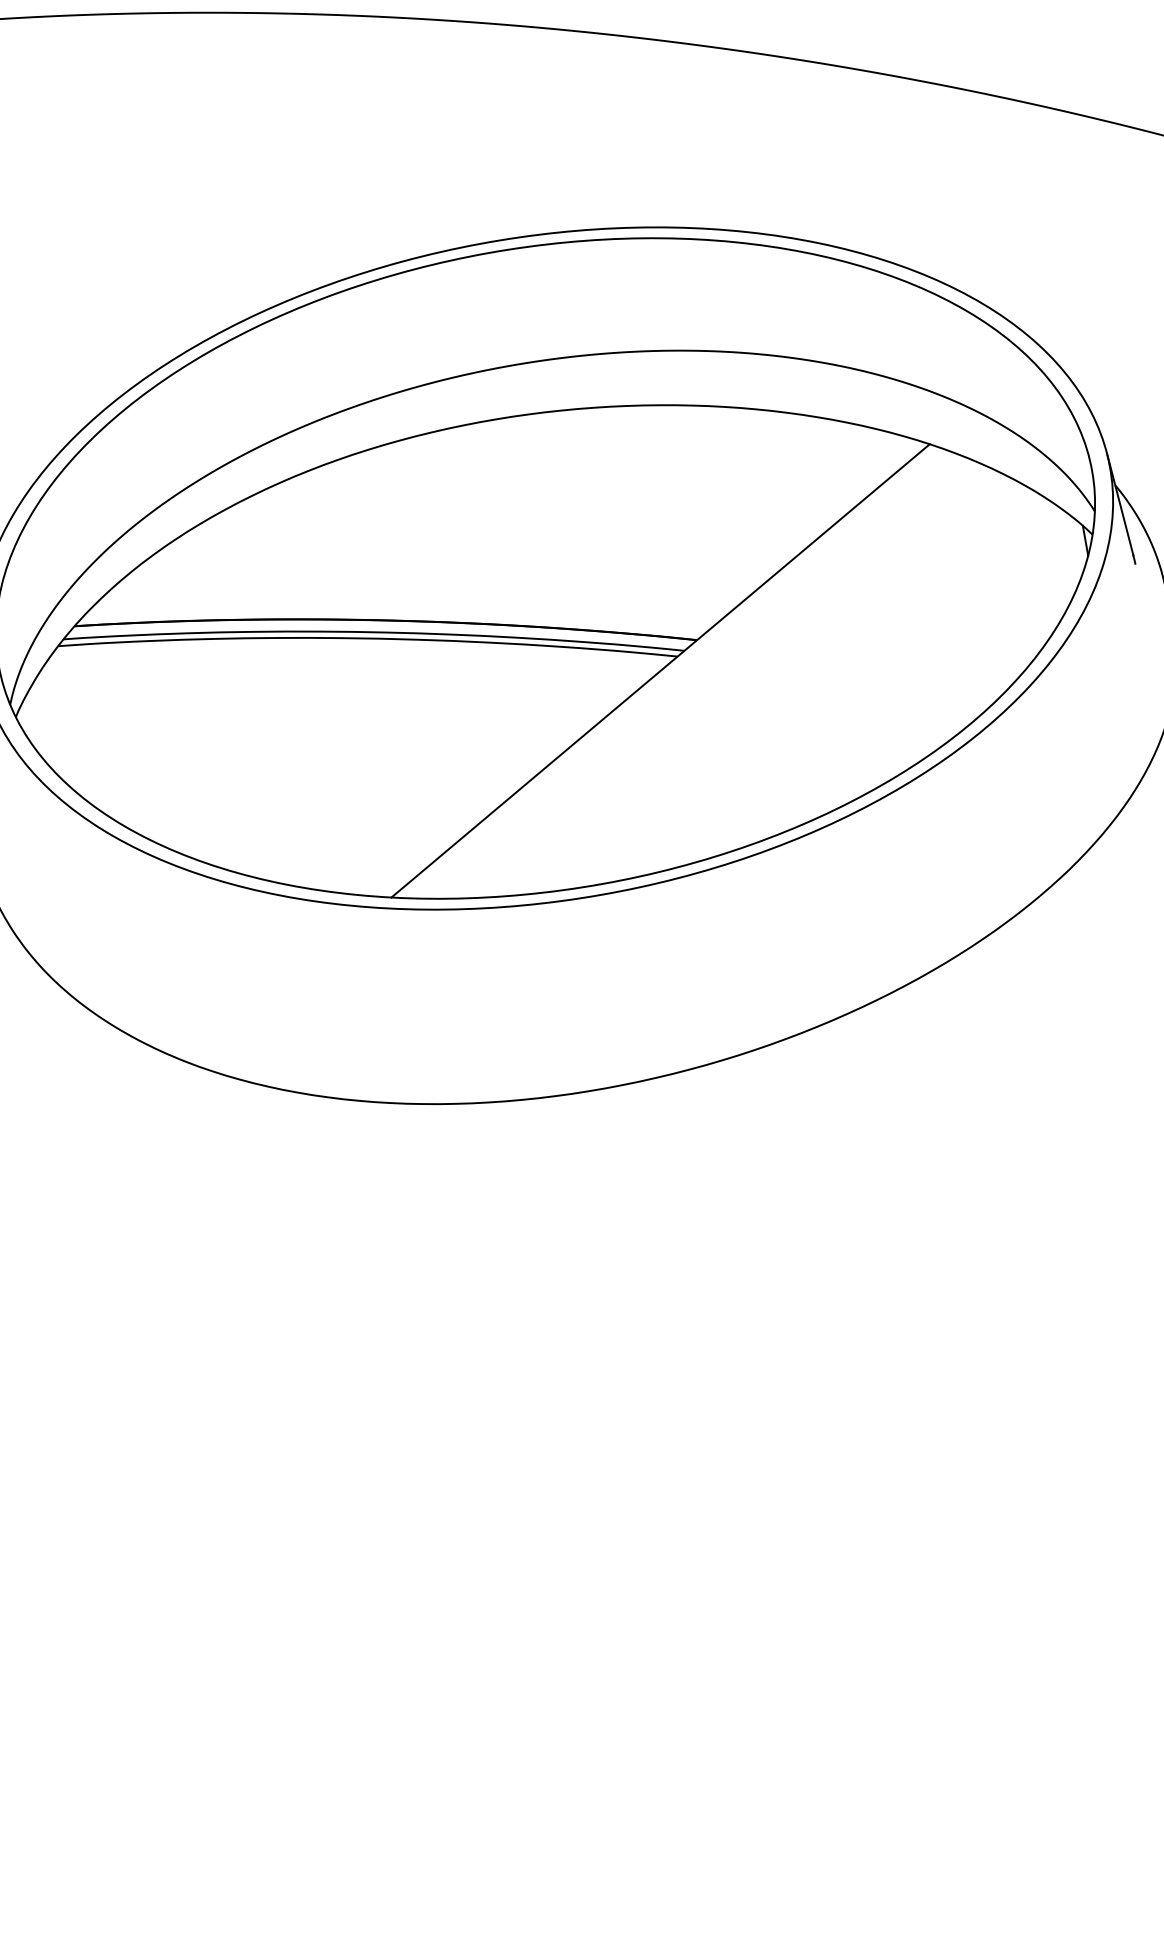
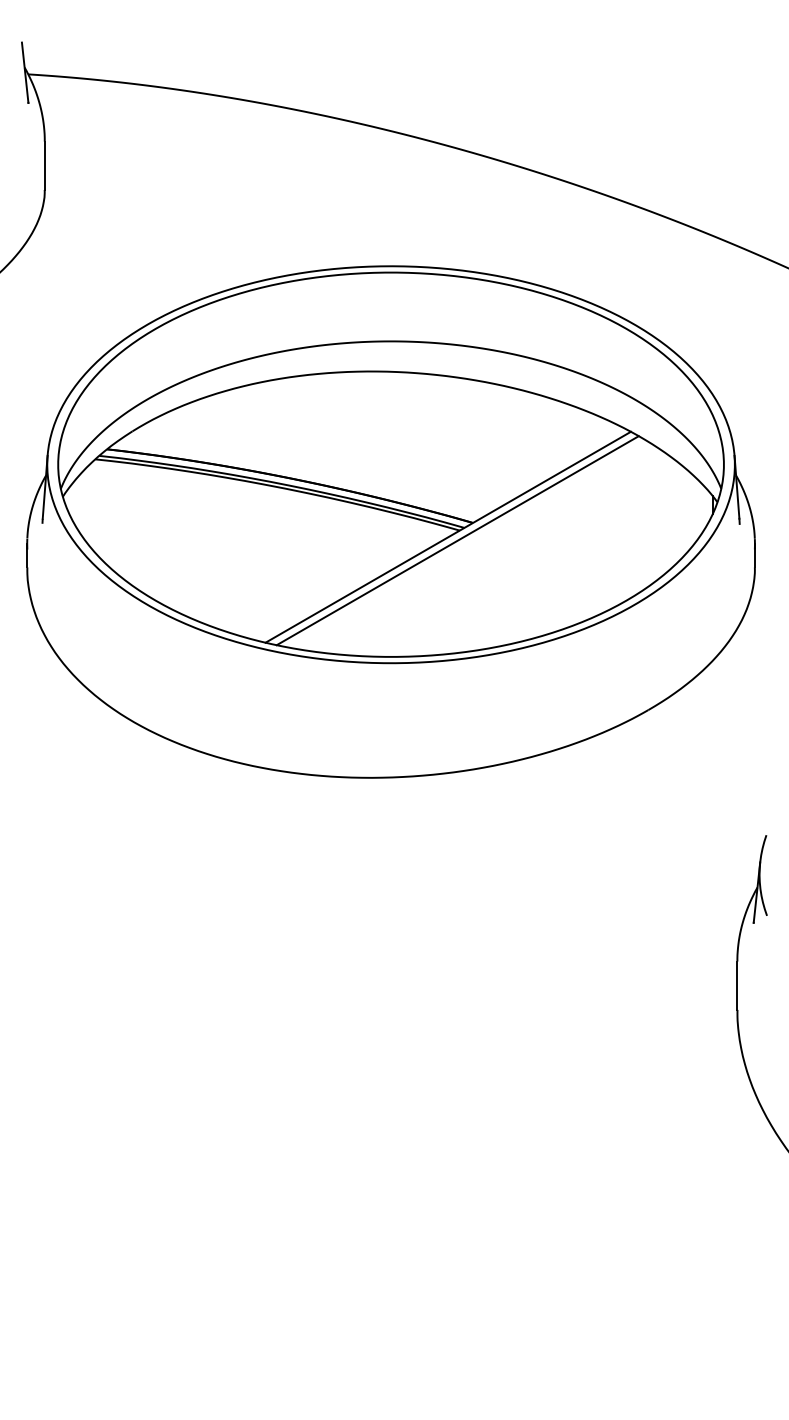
line: (676, 673) -> (457, 540), added

